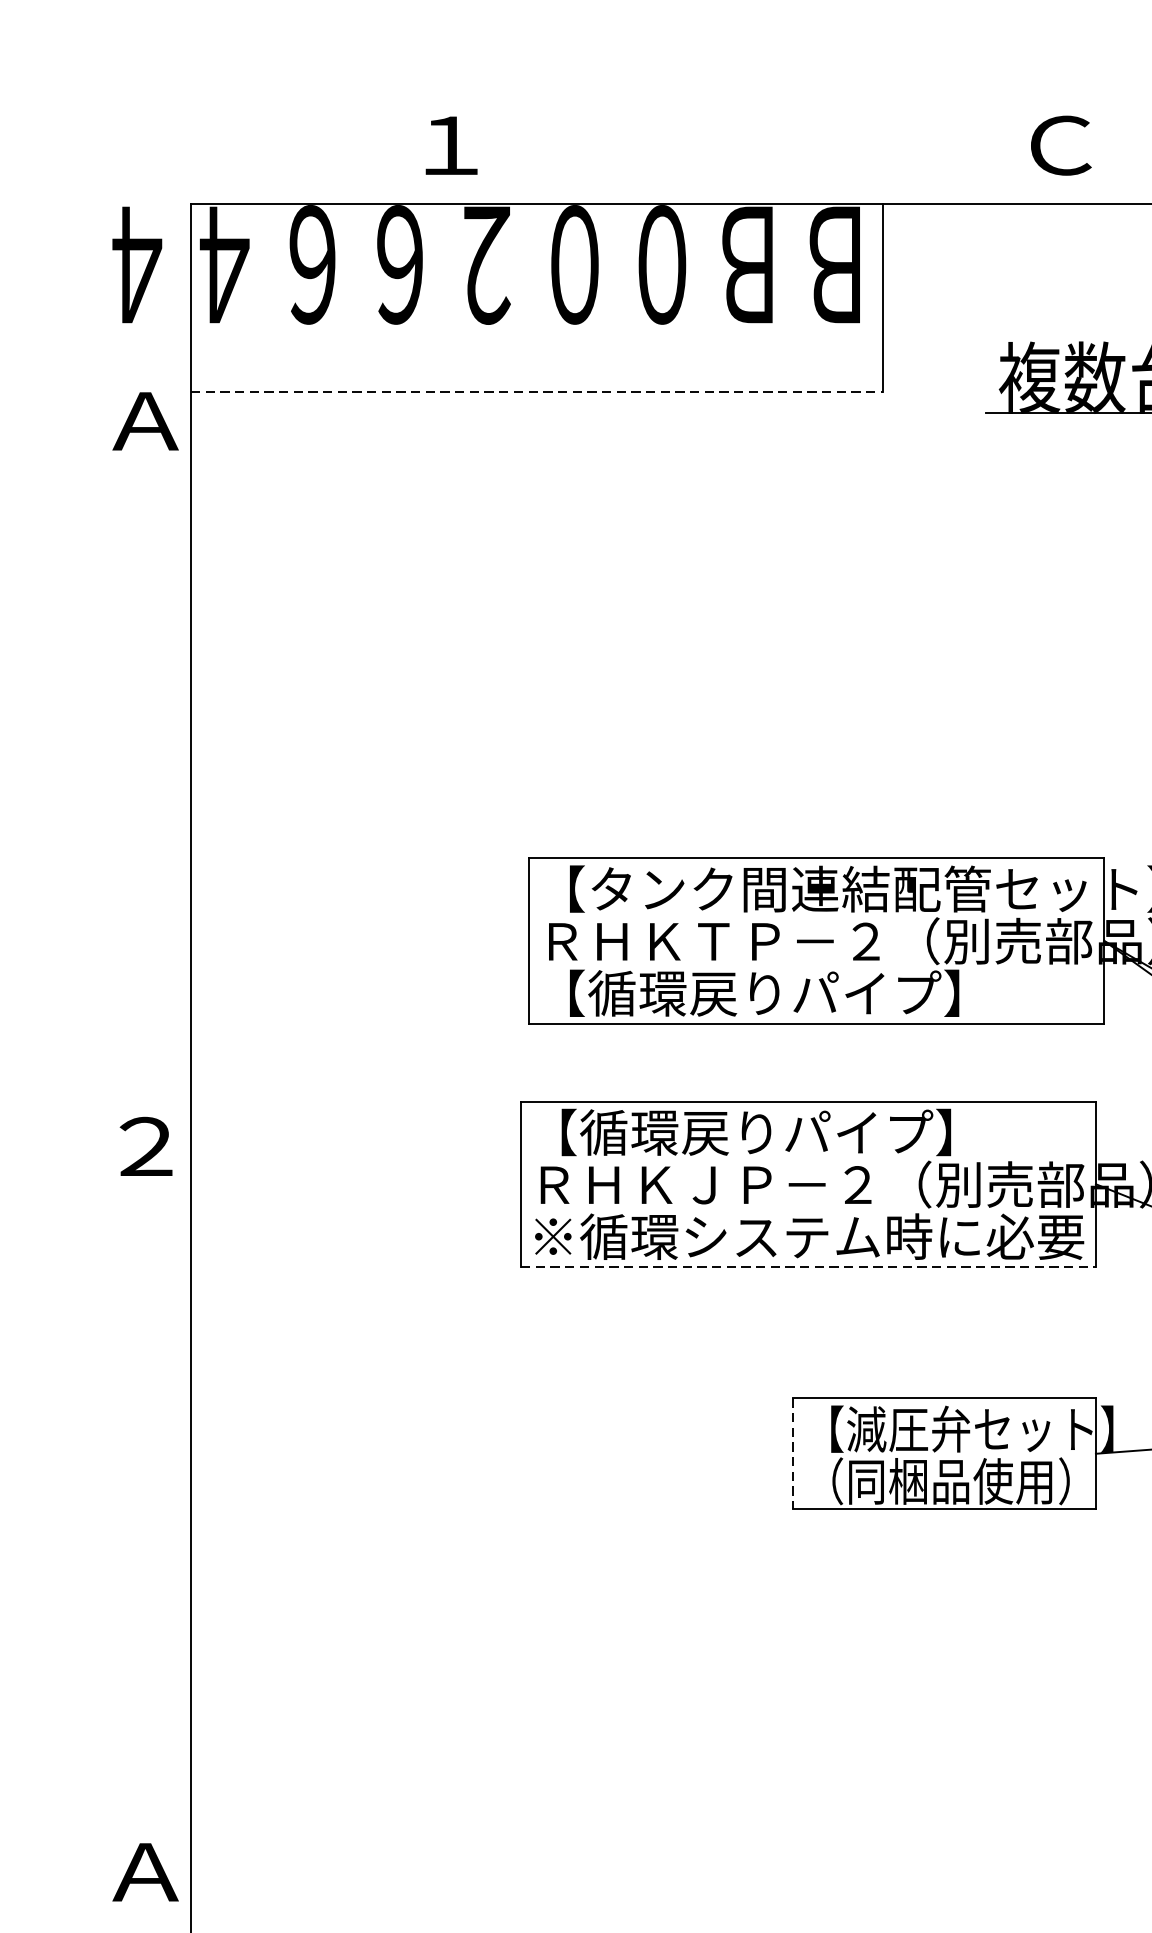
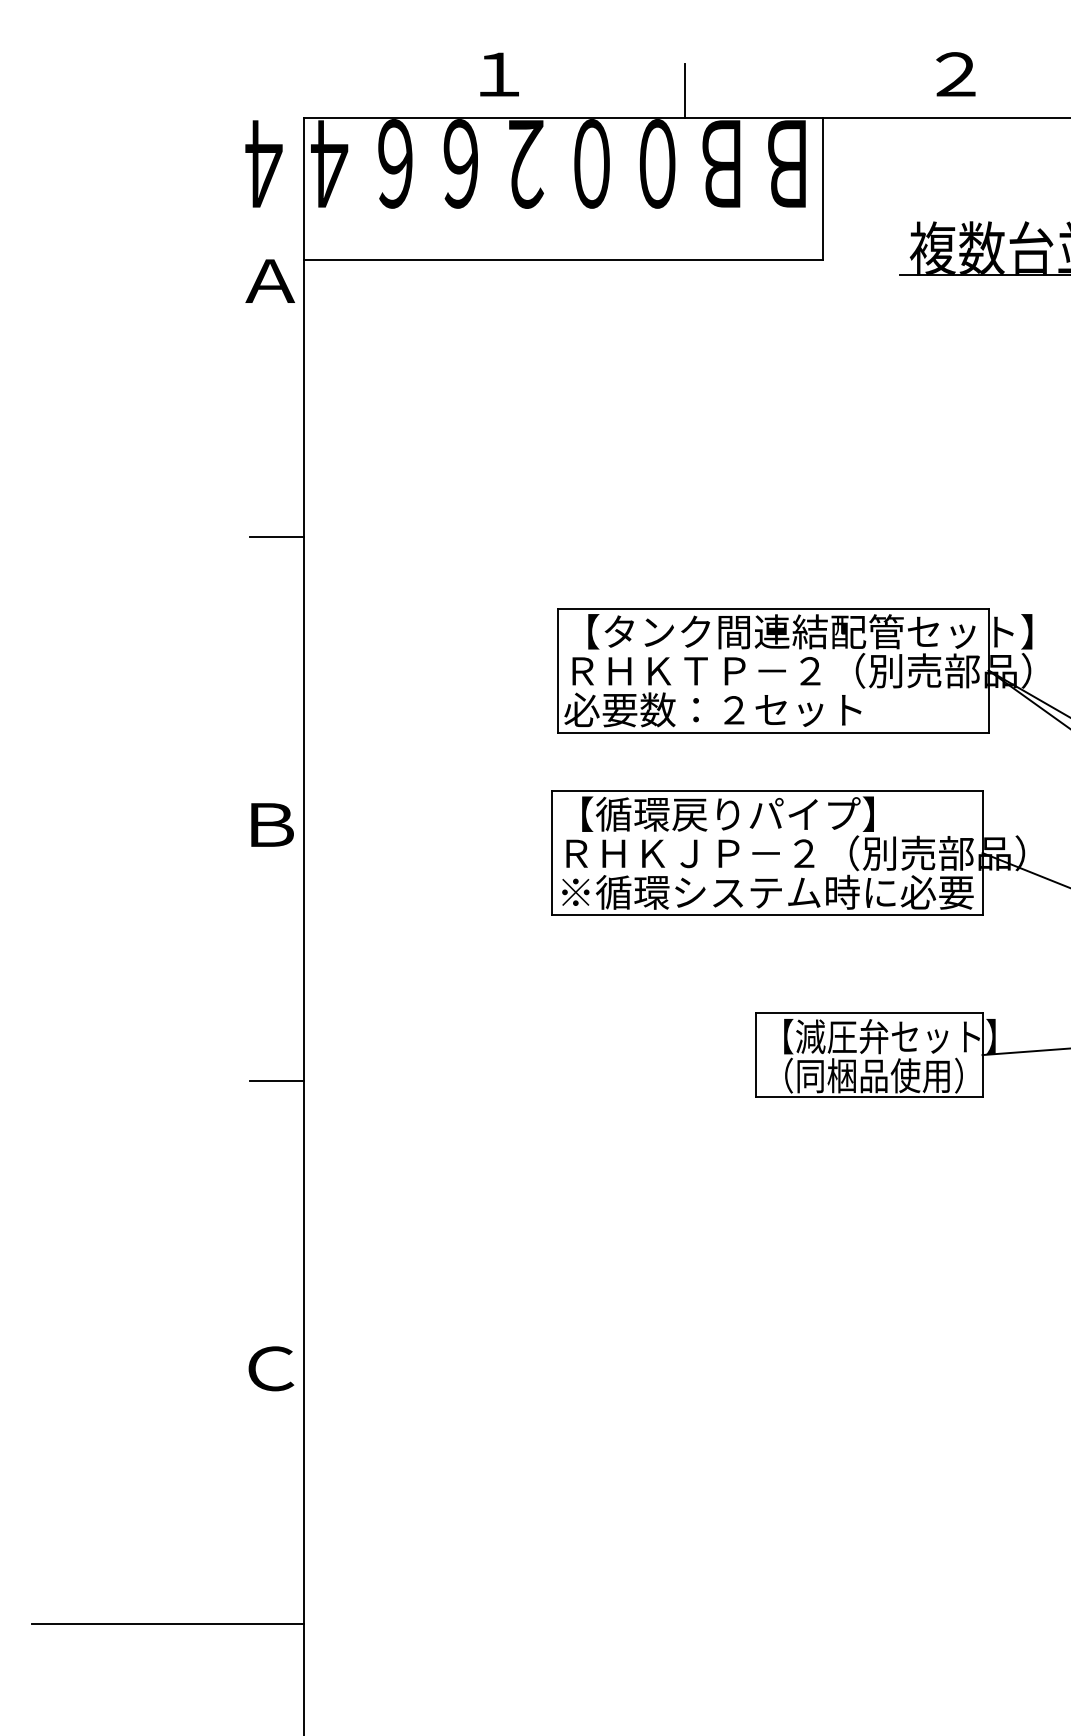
text: (1061, 145) -> (956, 74), Ｃ -> ２
line: (698, 166) -> (684, 90), added
line: (538, 392) -> (564, 259), dashed -> solid
line: (153, 761) -> (276, 536), added
text: (748, 992) -> (722, 709), 【循環戻りパイプ】 -> 必要数：２セット
text: (148, 1146) -> (272, 824), ２ -> Ｂ
line: (809, 1267) -> (767, 915), dashed -> solid
line: (793, 1454) -> (755, 1055), dashed -> solid
line: (153, 1487) -> (276, 1080), added
text: (145, 1871) -> (270, 1368), Ａ -> Ｃ

